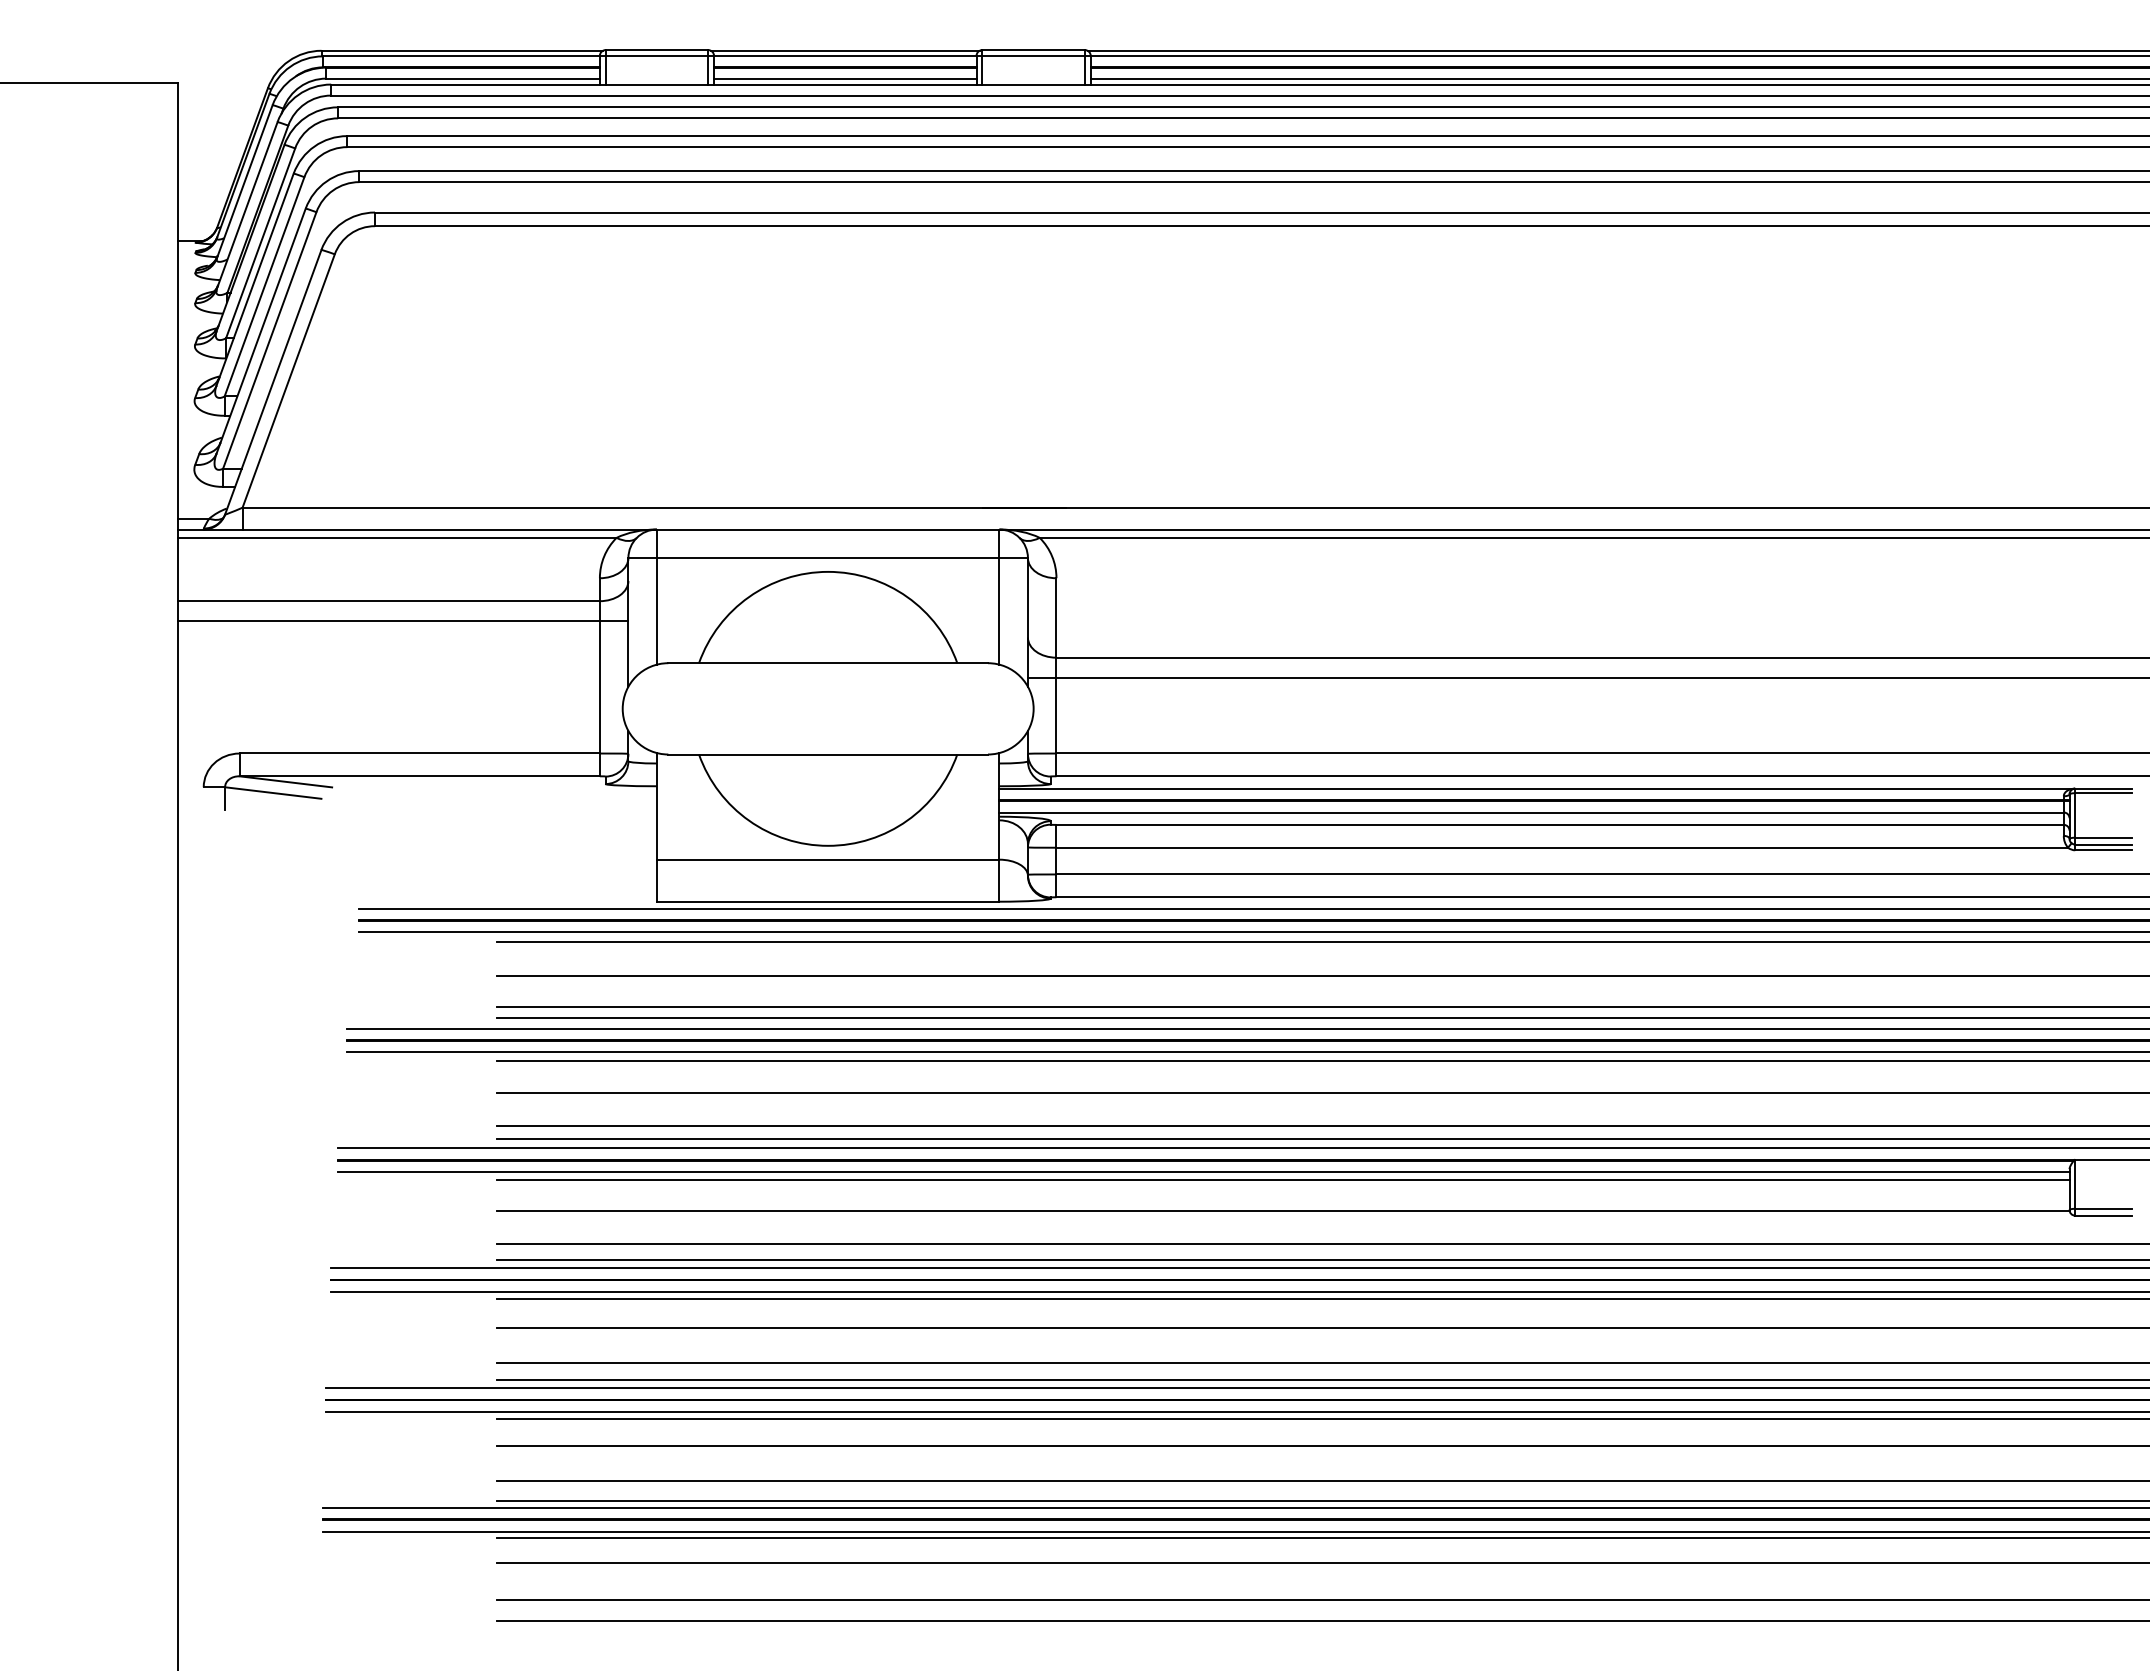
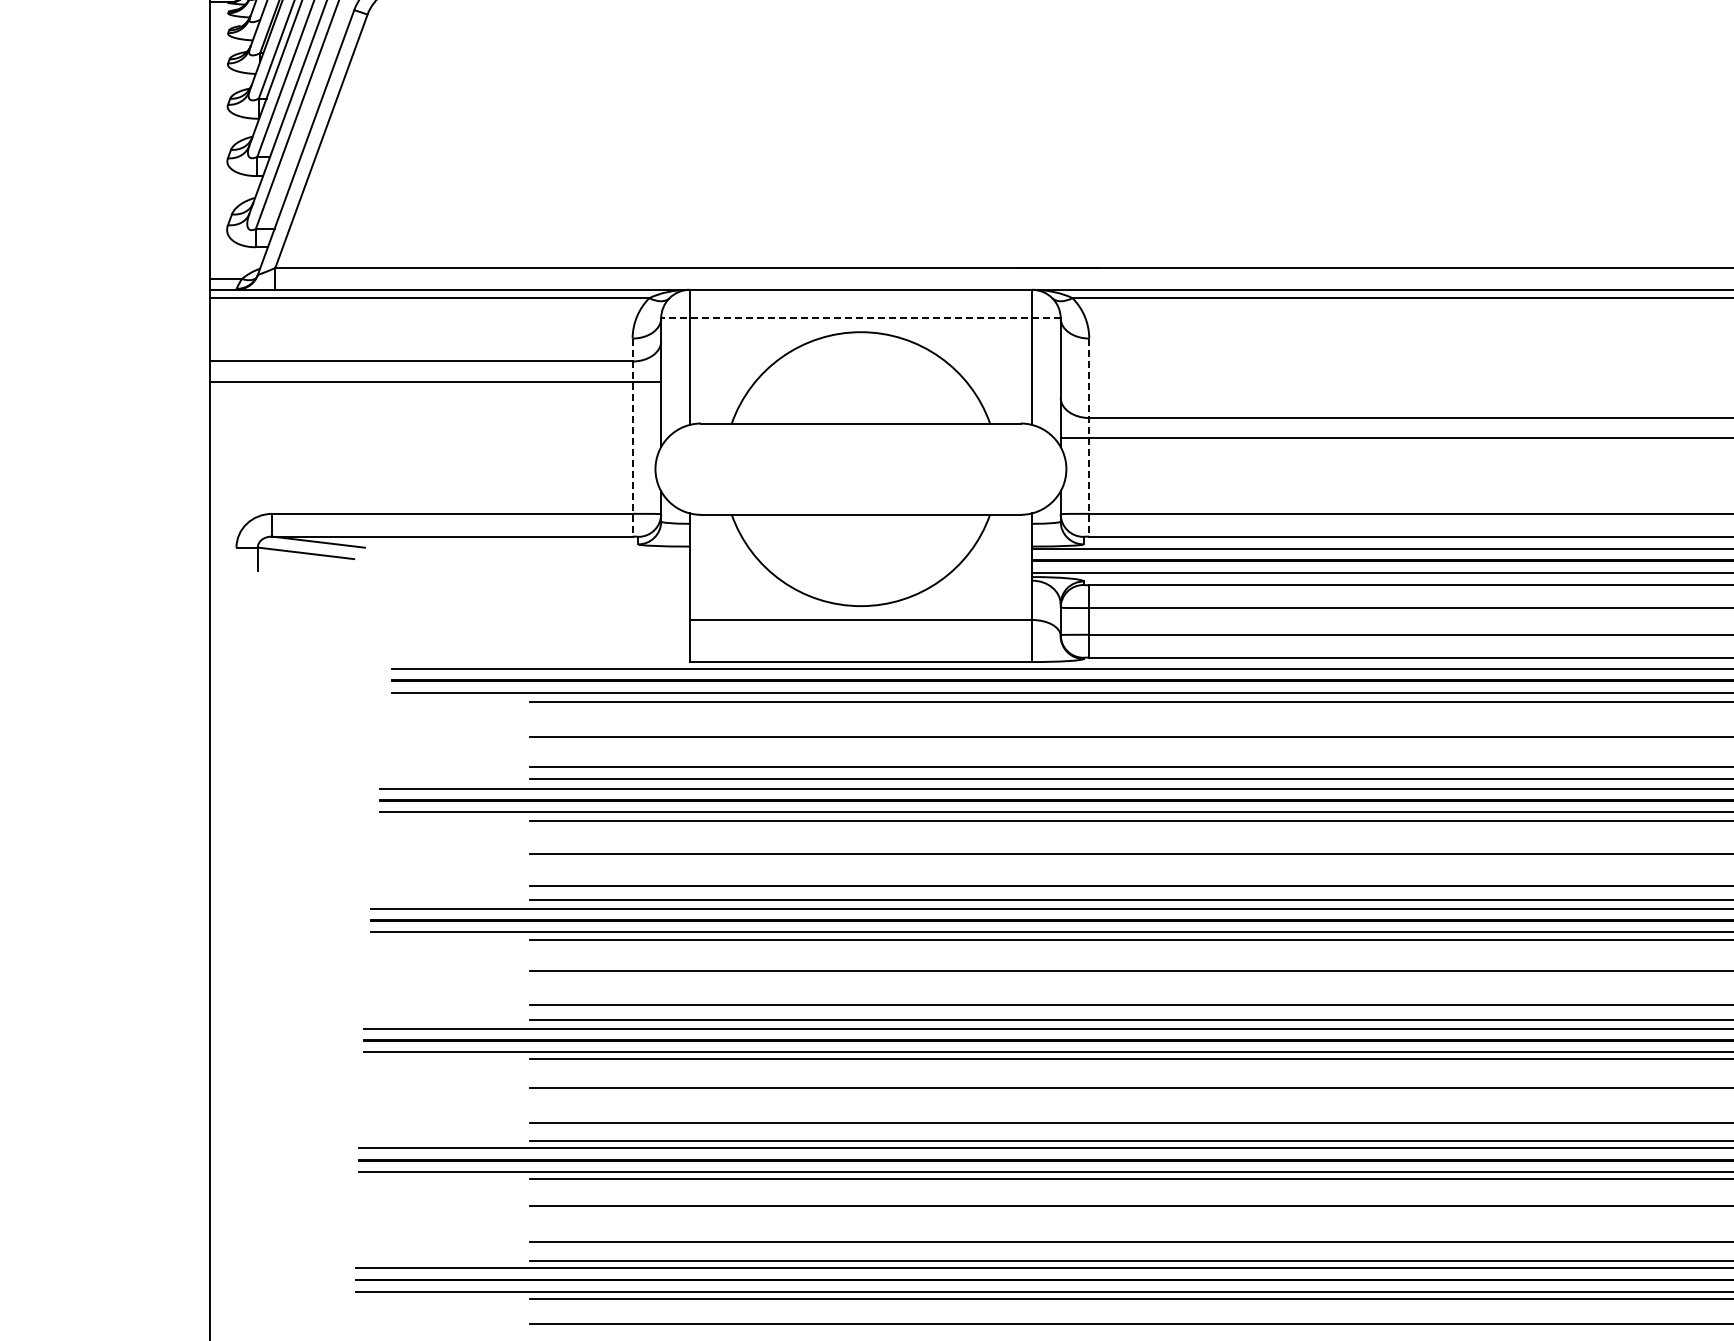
line: (828, 558) -> (861, 318), solid -> dashed
line: (599, 677) -> (632, 437), solid -> dashed
line: (1056, 677) -> (1089, 437), solid -> dashed

